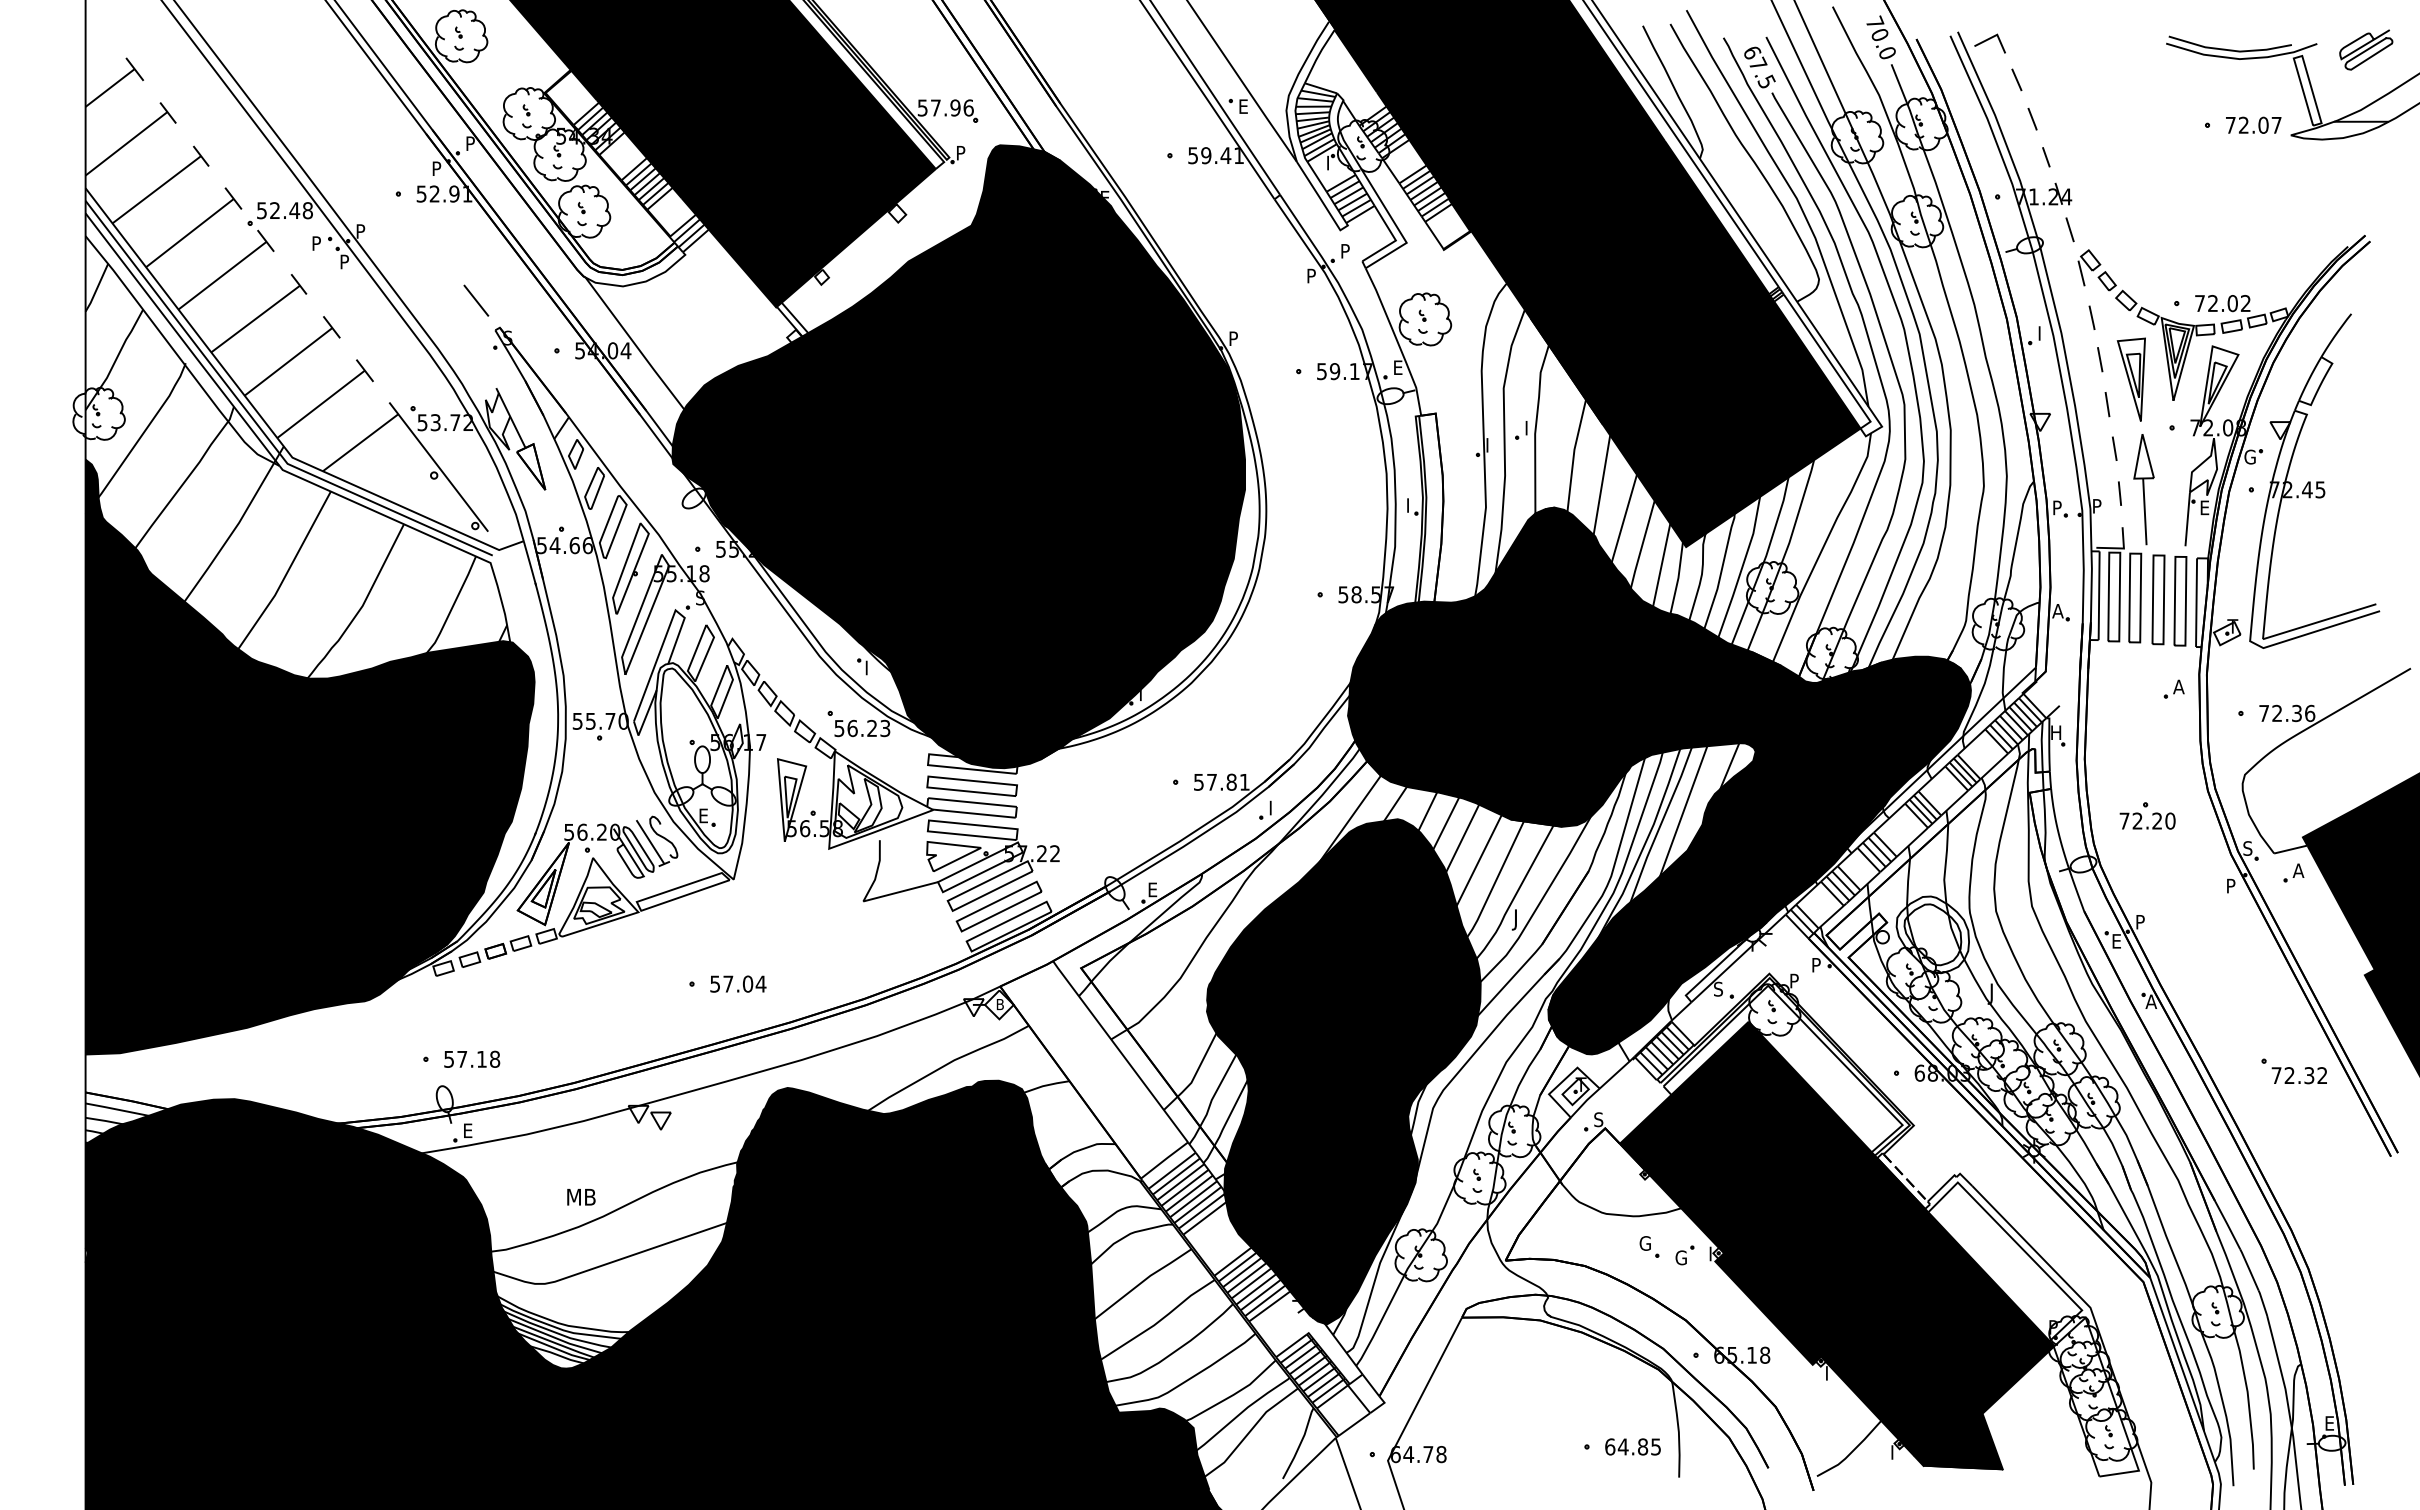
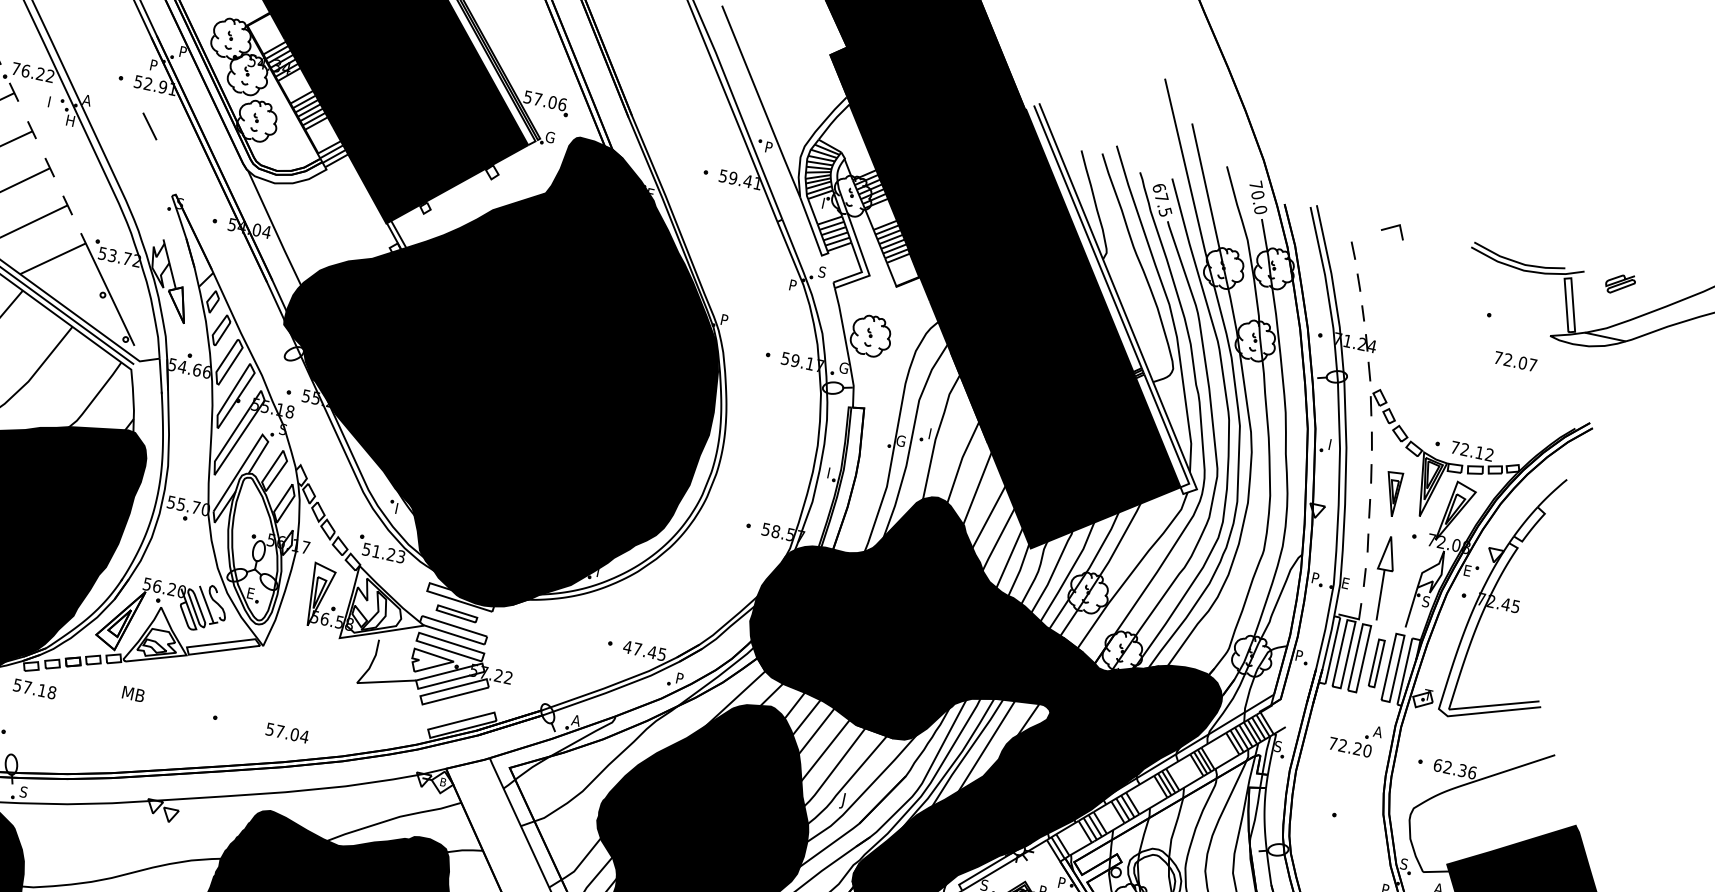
line: (1988, 40) -> (1392, 228), moved
part: (2366, 49) -> (1620, 283), size x0.7
text: (1244, 106) -> (769, 147), E -> P
text: (955, 107) -> (552, 102), 57.96 -> 57.06
text: (2253, 124) -> (1515, 360), moved
text: (961, 152) -> (550, 136), P -> G
text: (284, 210) -> (32, 72), 52.48 -> 76.22
text: (360, 231) -> (86, 100), P -> A
text: (317, 240) -> (52, 100), P -> I
text: (1345, 250) -> (822, 271), P -> S
text: (346, 261) -> (71, 120), P -> H
line: (476, 300) -> (150, 126), moved
text: (2232, 303) -> (1479, 452), 72.02 -> 72.12
text: (1398, 367) -> (843, 367), E -> G
part: (2130, 379) -> (1390, 493), size x0.7
text: (1491, 444) -> (901, 440), I -> G
text: (2249, 456) -> (1467, 570), G -> E
text: (2097, 506) -> (1345, 583), P -> E
text: (2204, 507) -> (1426, 601), E -> S
part: (2158, 599) -> (1376, 663), size x0.7
text: (2057, 611) -> (1299, 655), A -> P
text: (2264, 713) -> (1438, 765), 72.36 -> 62.36
text: (852, 728) -> (376, 551), 56.23 -> 51.23
text: (2055, 732) -> (1278, 746), H -> S
text: (1221, 781) -> (644, 650), 57.81 -> 47.45
part: (971, 785) -> (456, 613), size x0.6
text: (1274, 804) -> (680, 675), I -> P
text: (2147, 820) -> (1350, 746), moved
text: (1152, 889) -> (575, 720), E -> A
part: (998, 906) -> (457, 708), removed
text: (738, 983) -> (287, 732), moved
text: (472, 1058) -> (35, 688), moved
text: (467, 1130) -> (23, 791), E -> S
text: (581, 1197) -> (133, 694), moved

